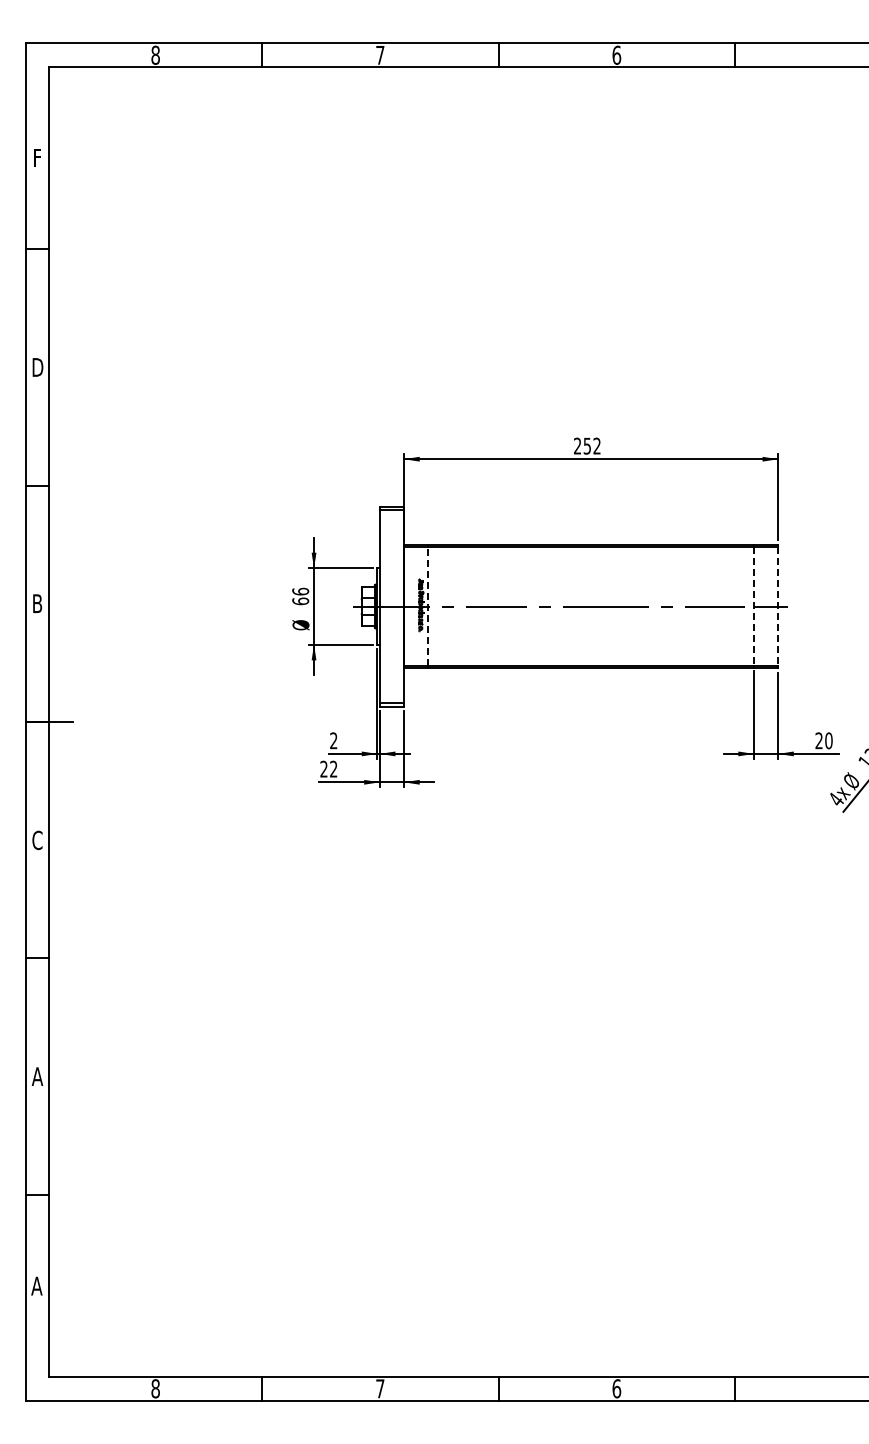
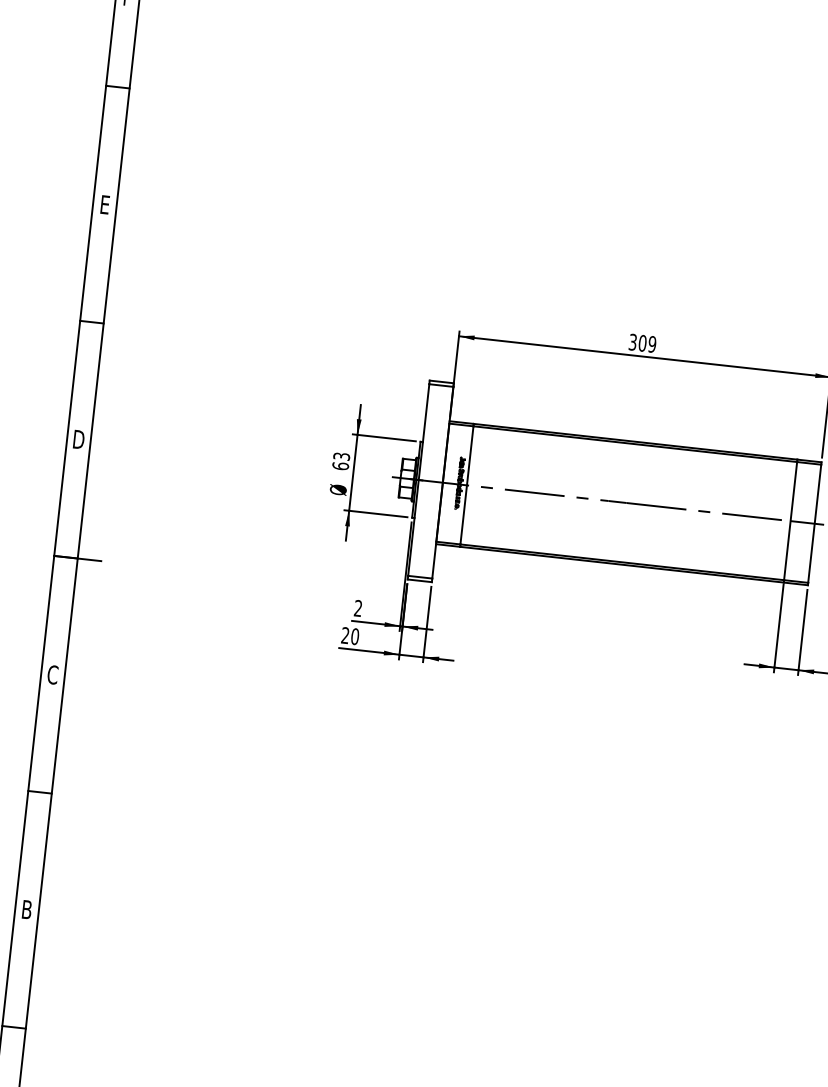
text: (37, 367) -> (104, 204), D -> E
text: (587, 445) -> (642, 342), 252 -> 309
text: (300, 591) -> (341, 456), 66 -> 63
text: (37, 603) -> (78, 439), B -> D
line: (428, 606) -> (467, 485), dashed -> solid
line: (753, 607) -> (790, 521), dashed -> solid
line: (778, 607) -> (814, 524), dashed -> solid
text: (333, 768) -> (354, 635), 22 -> 20
text: (37, 1076) -> (26, 909), A -> B

